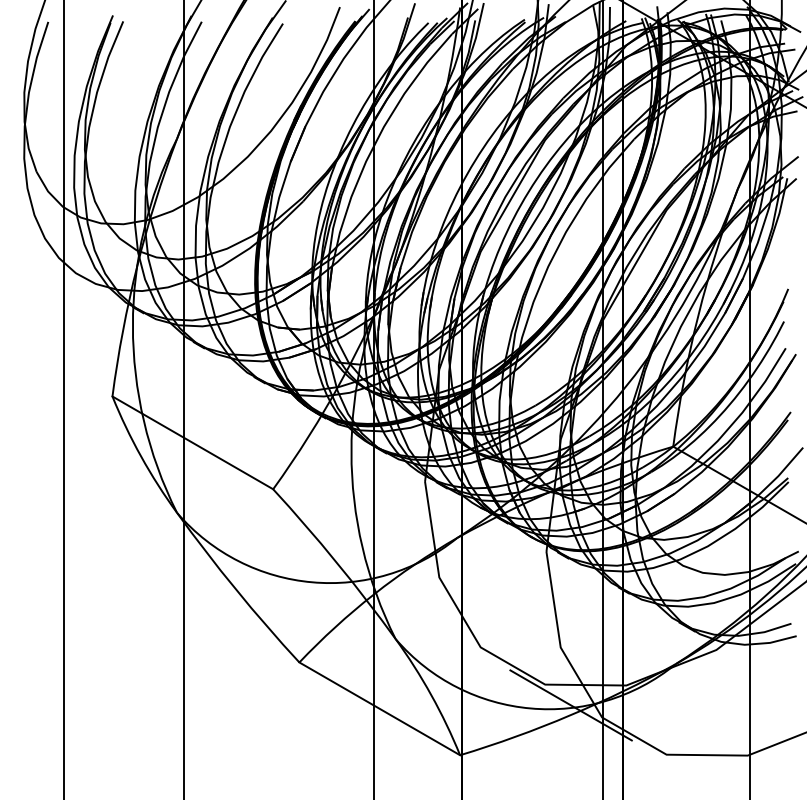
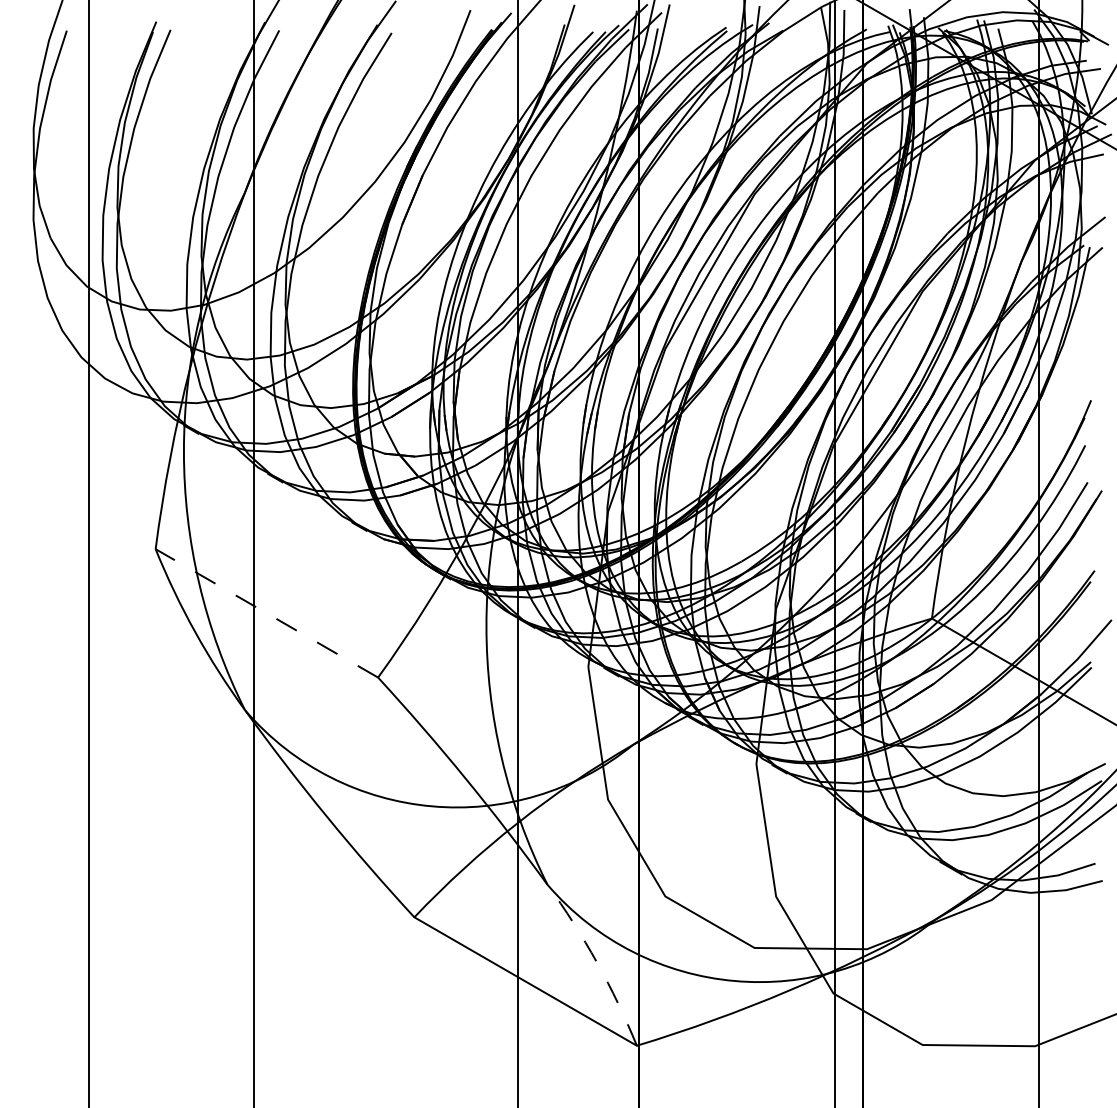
line: (192, 442) -> (266, 613), solid -> dashed
arc: (431, 695) -> (597, 962), solid -> dashed
line: (571, 705) -> (790, 976), removed

